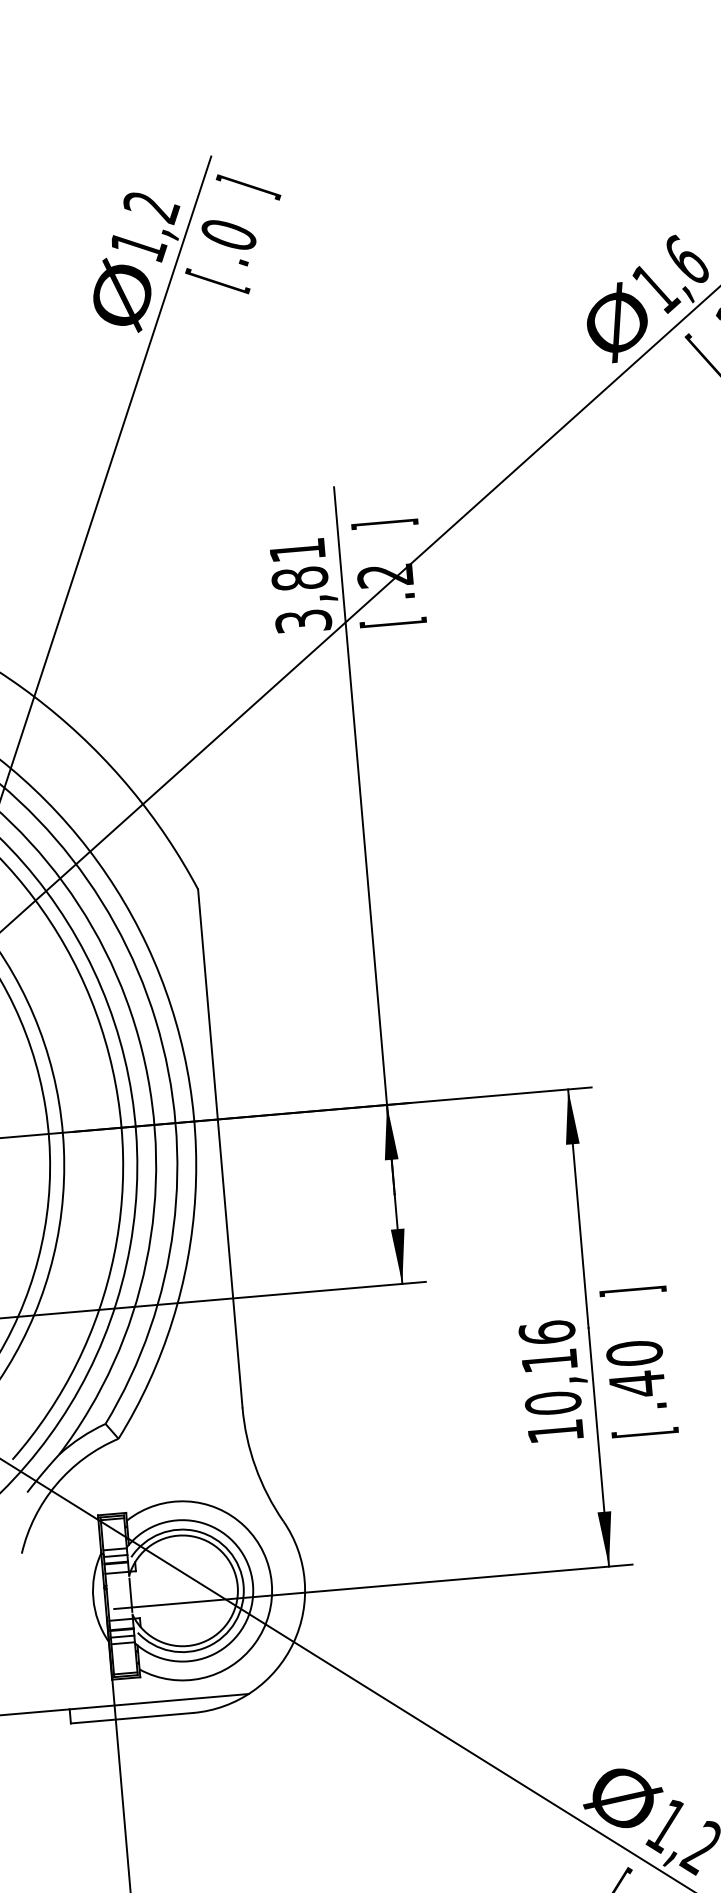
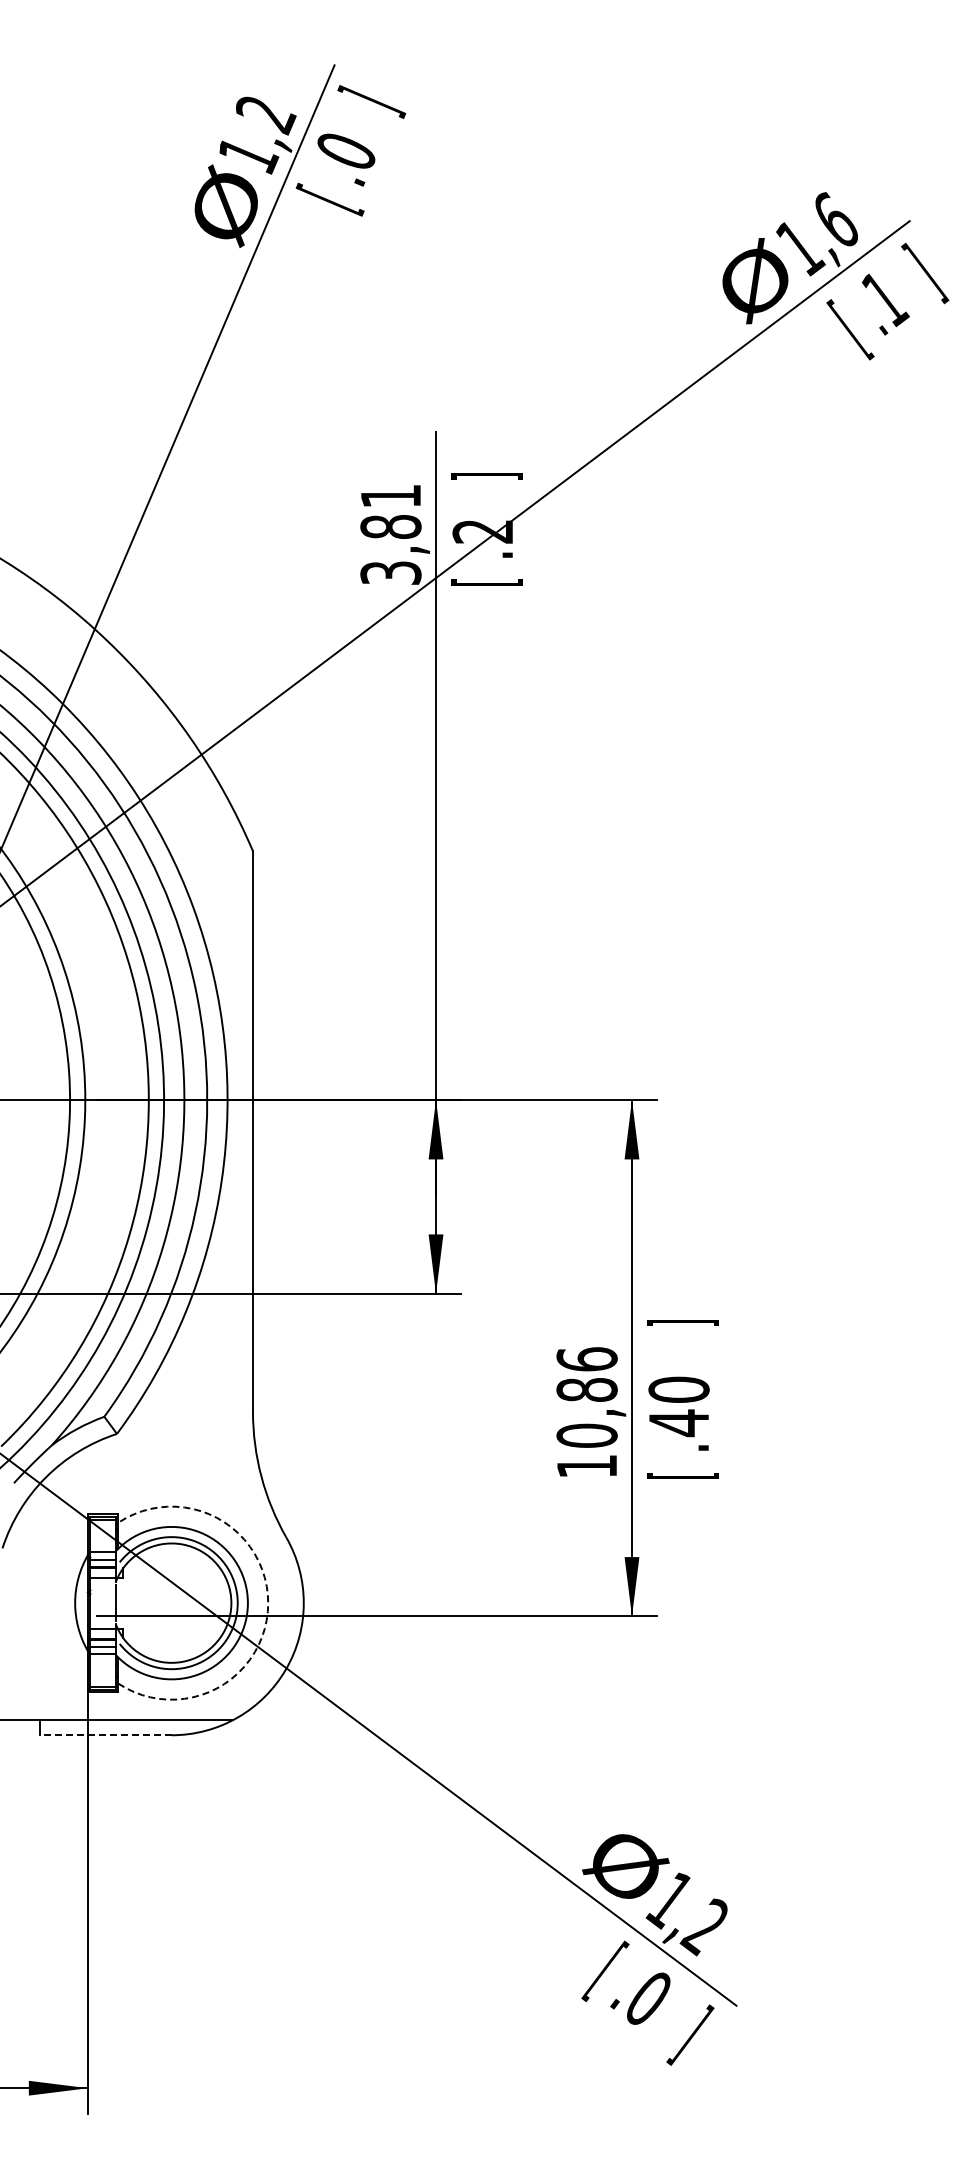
text: (549, 1360) -> (586, 1389), 10,16 -> 10,86
arc: (272, 1583) -> (268, 1603), solid -> dashed
line: (131, 1718) -> (105, 1735), solid -> dashed

